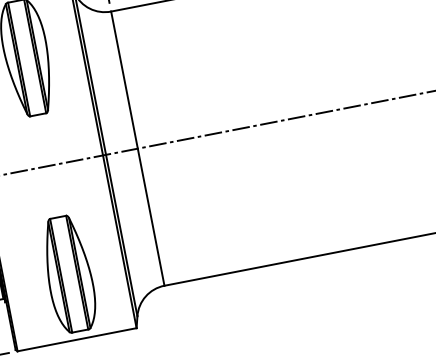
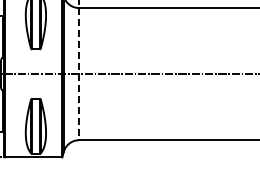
line: (138, 149) -> (79, 74), solid -> dashed

